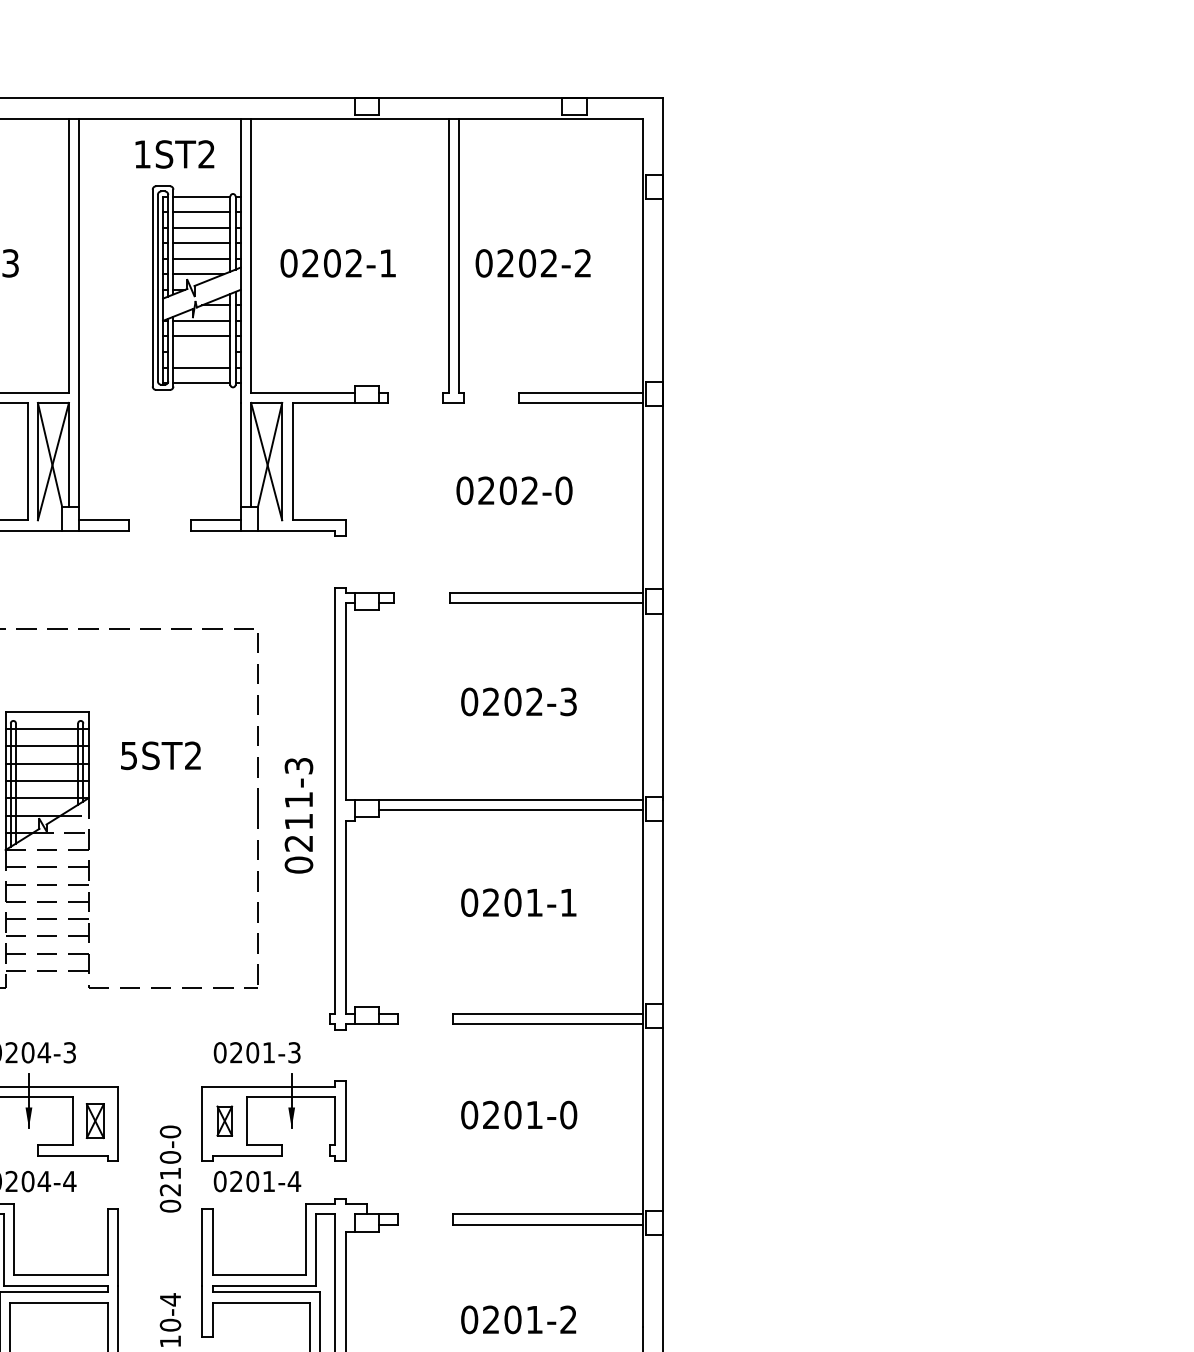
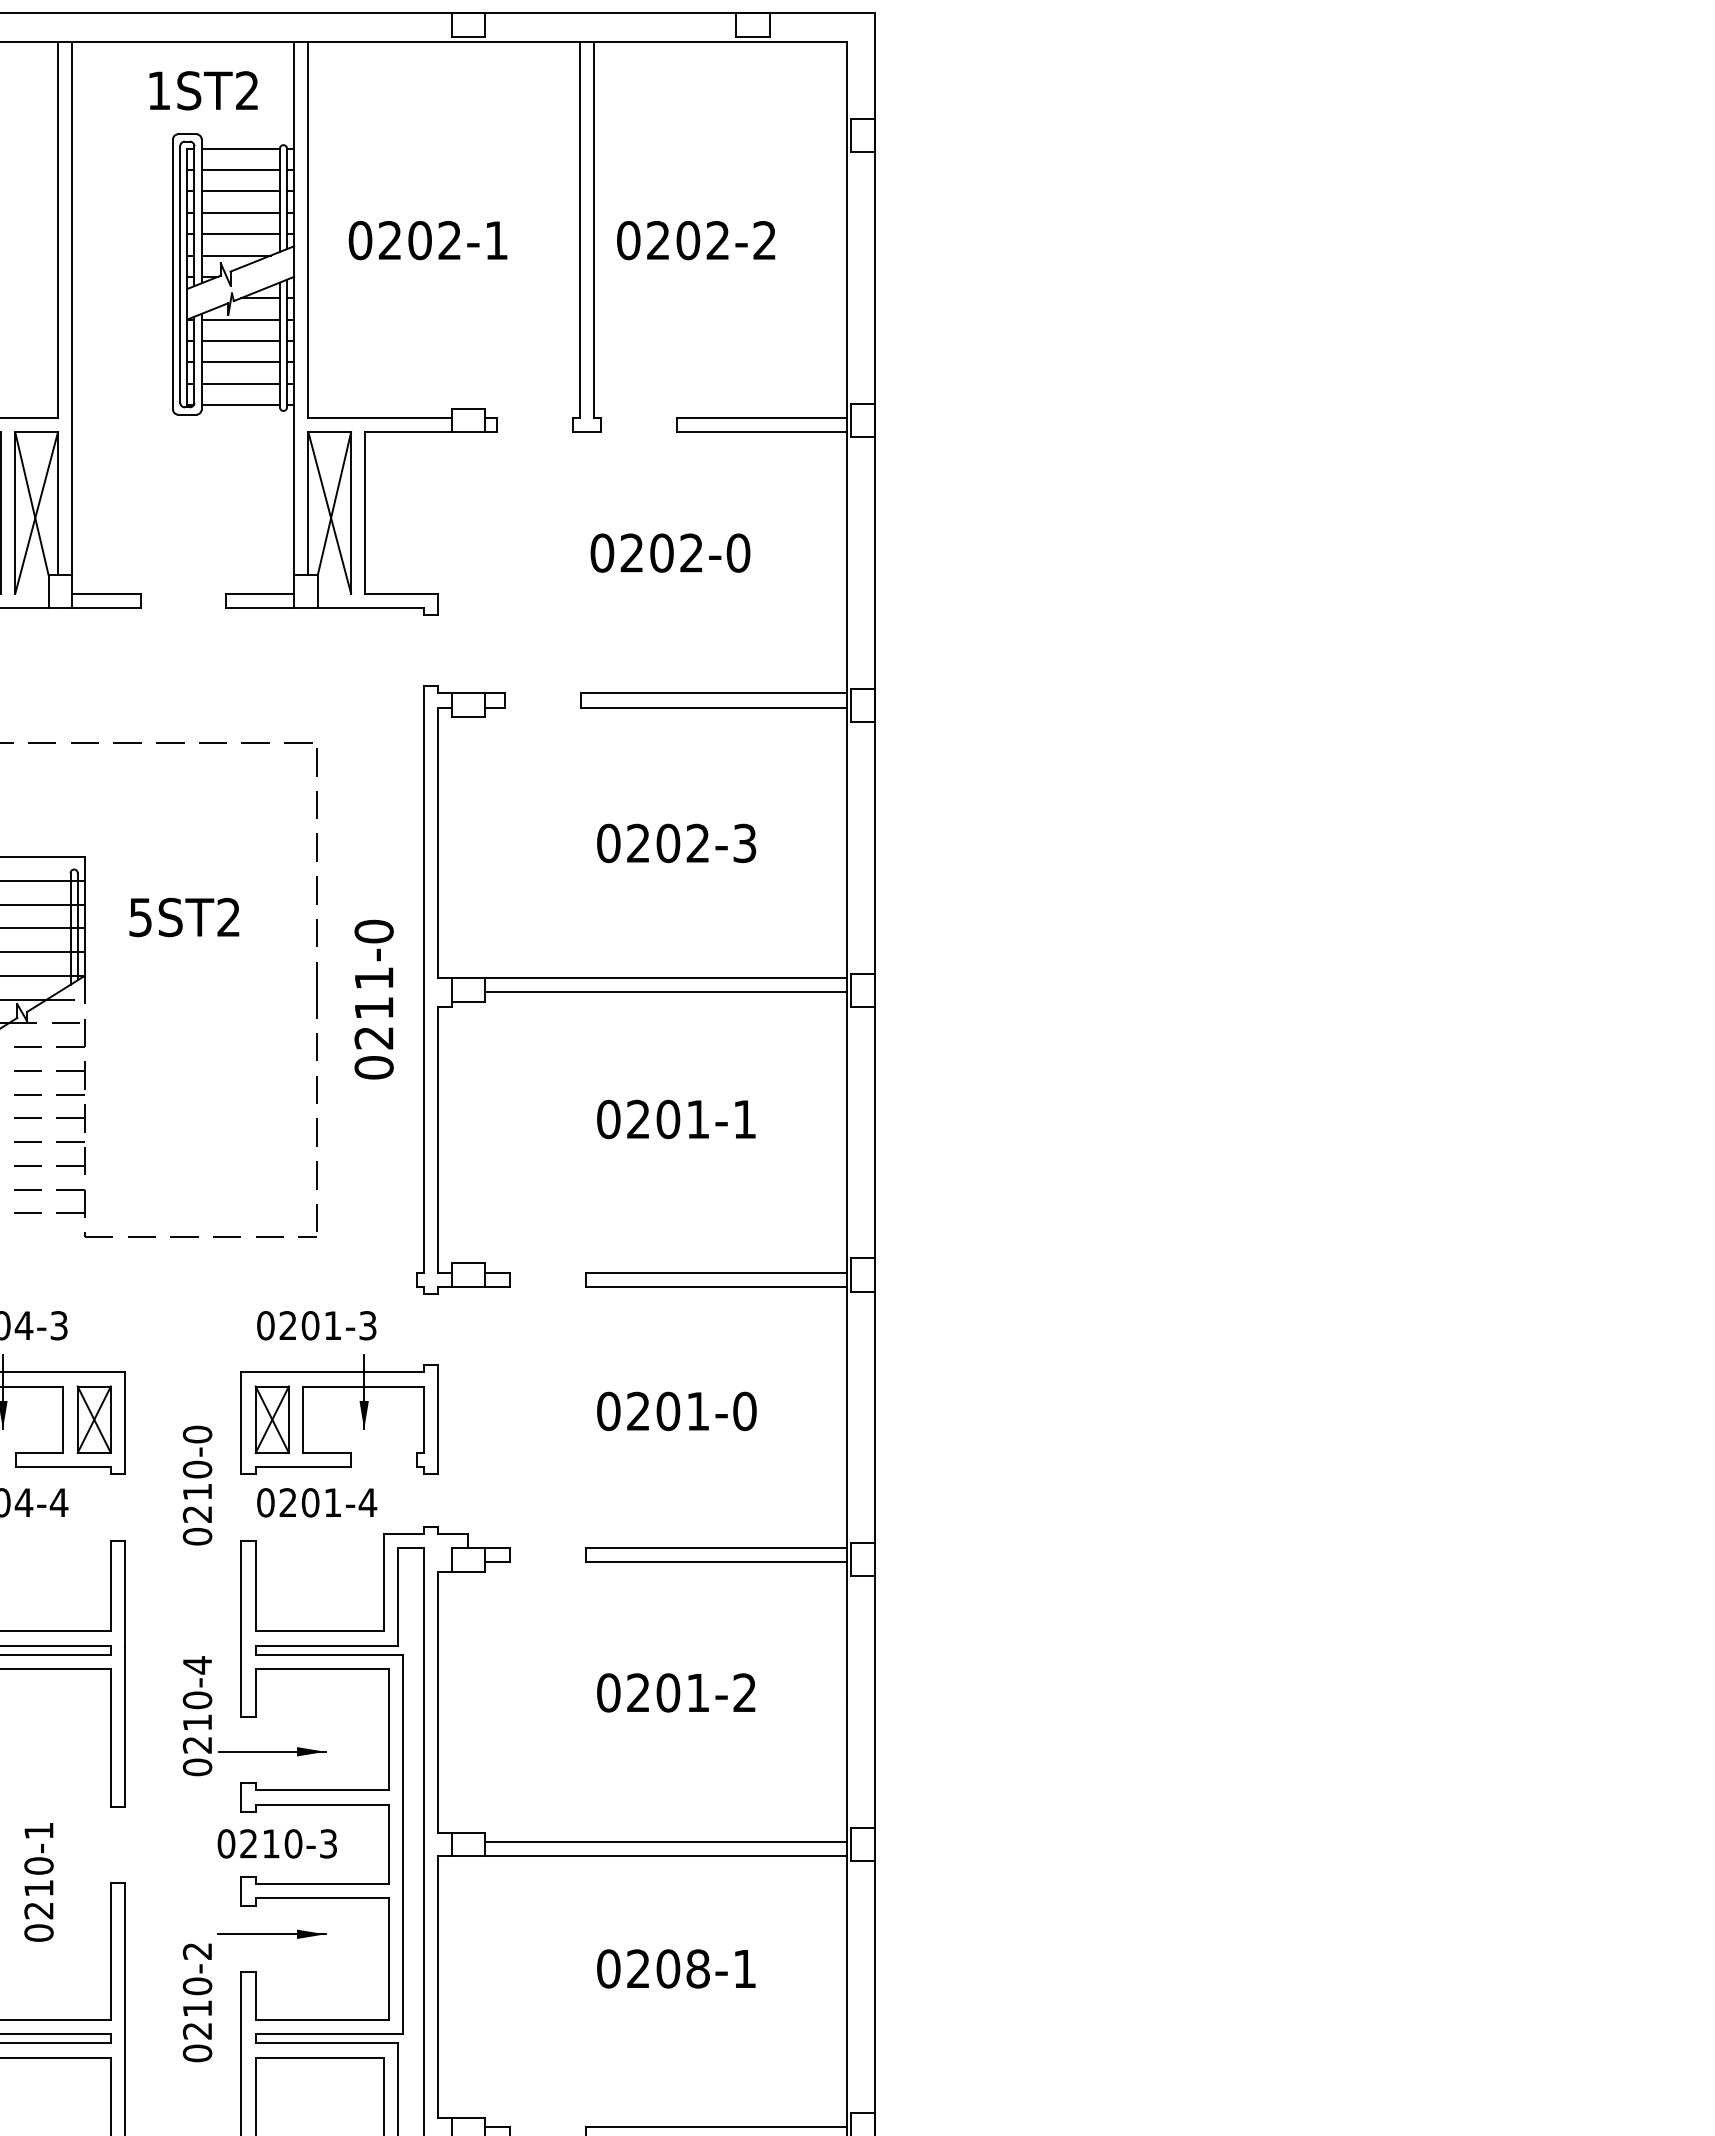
line: (201, 352) -> (240, 362), added
text: (298, 766) -> (373, 931), 0211-3 -> 0211-0
part: (94, 1120) -> (93, 1419), size x1.43
part: (224, 1120) -> (271, 1419), size x1.67

